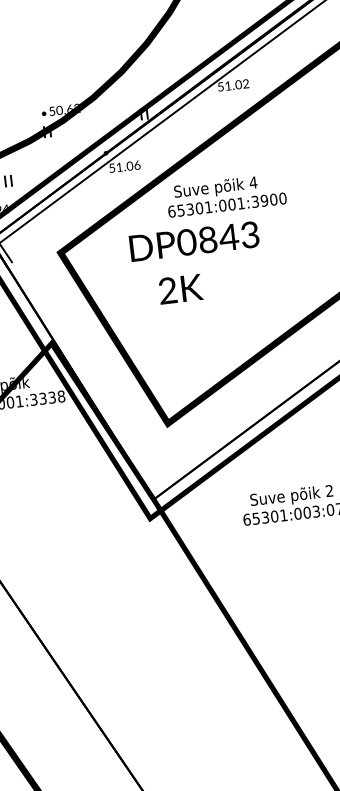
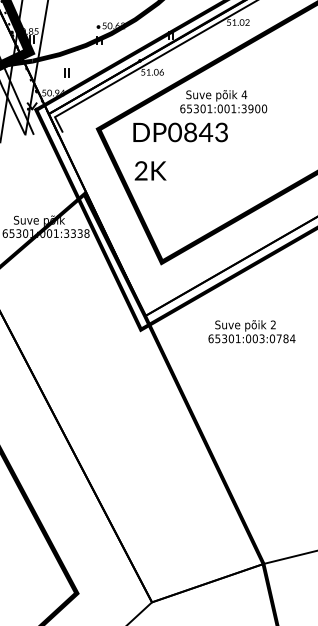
text: (194, 241) -> (180, 132), moved
text: (180, 288) -> (150, 170), moved

